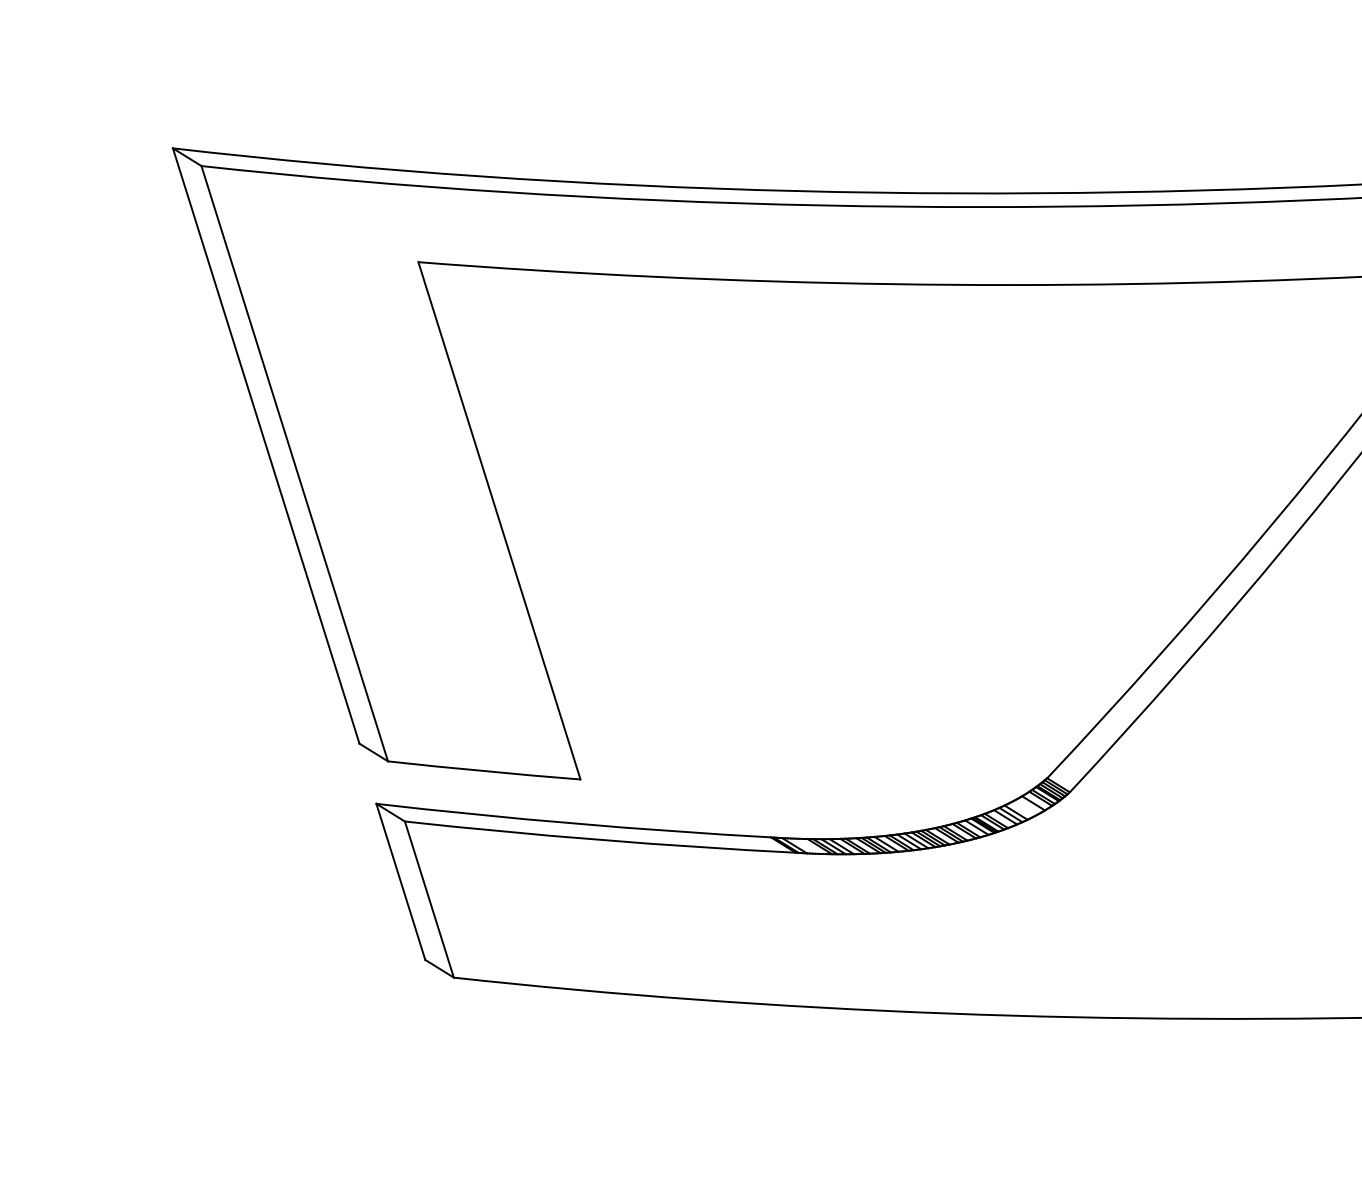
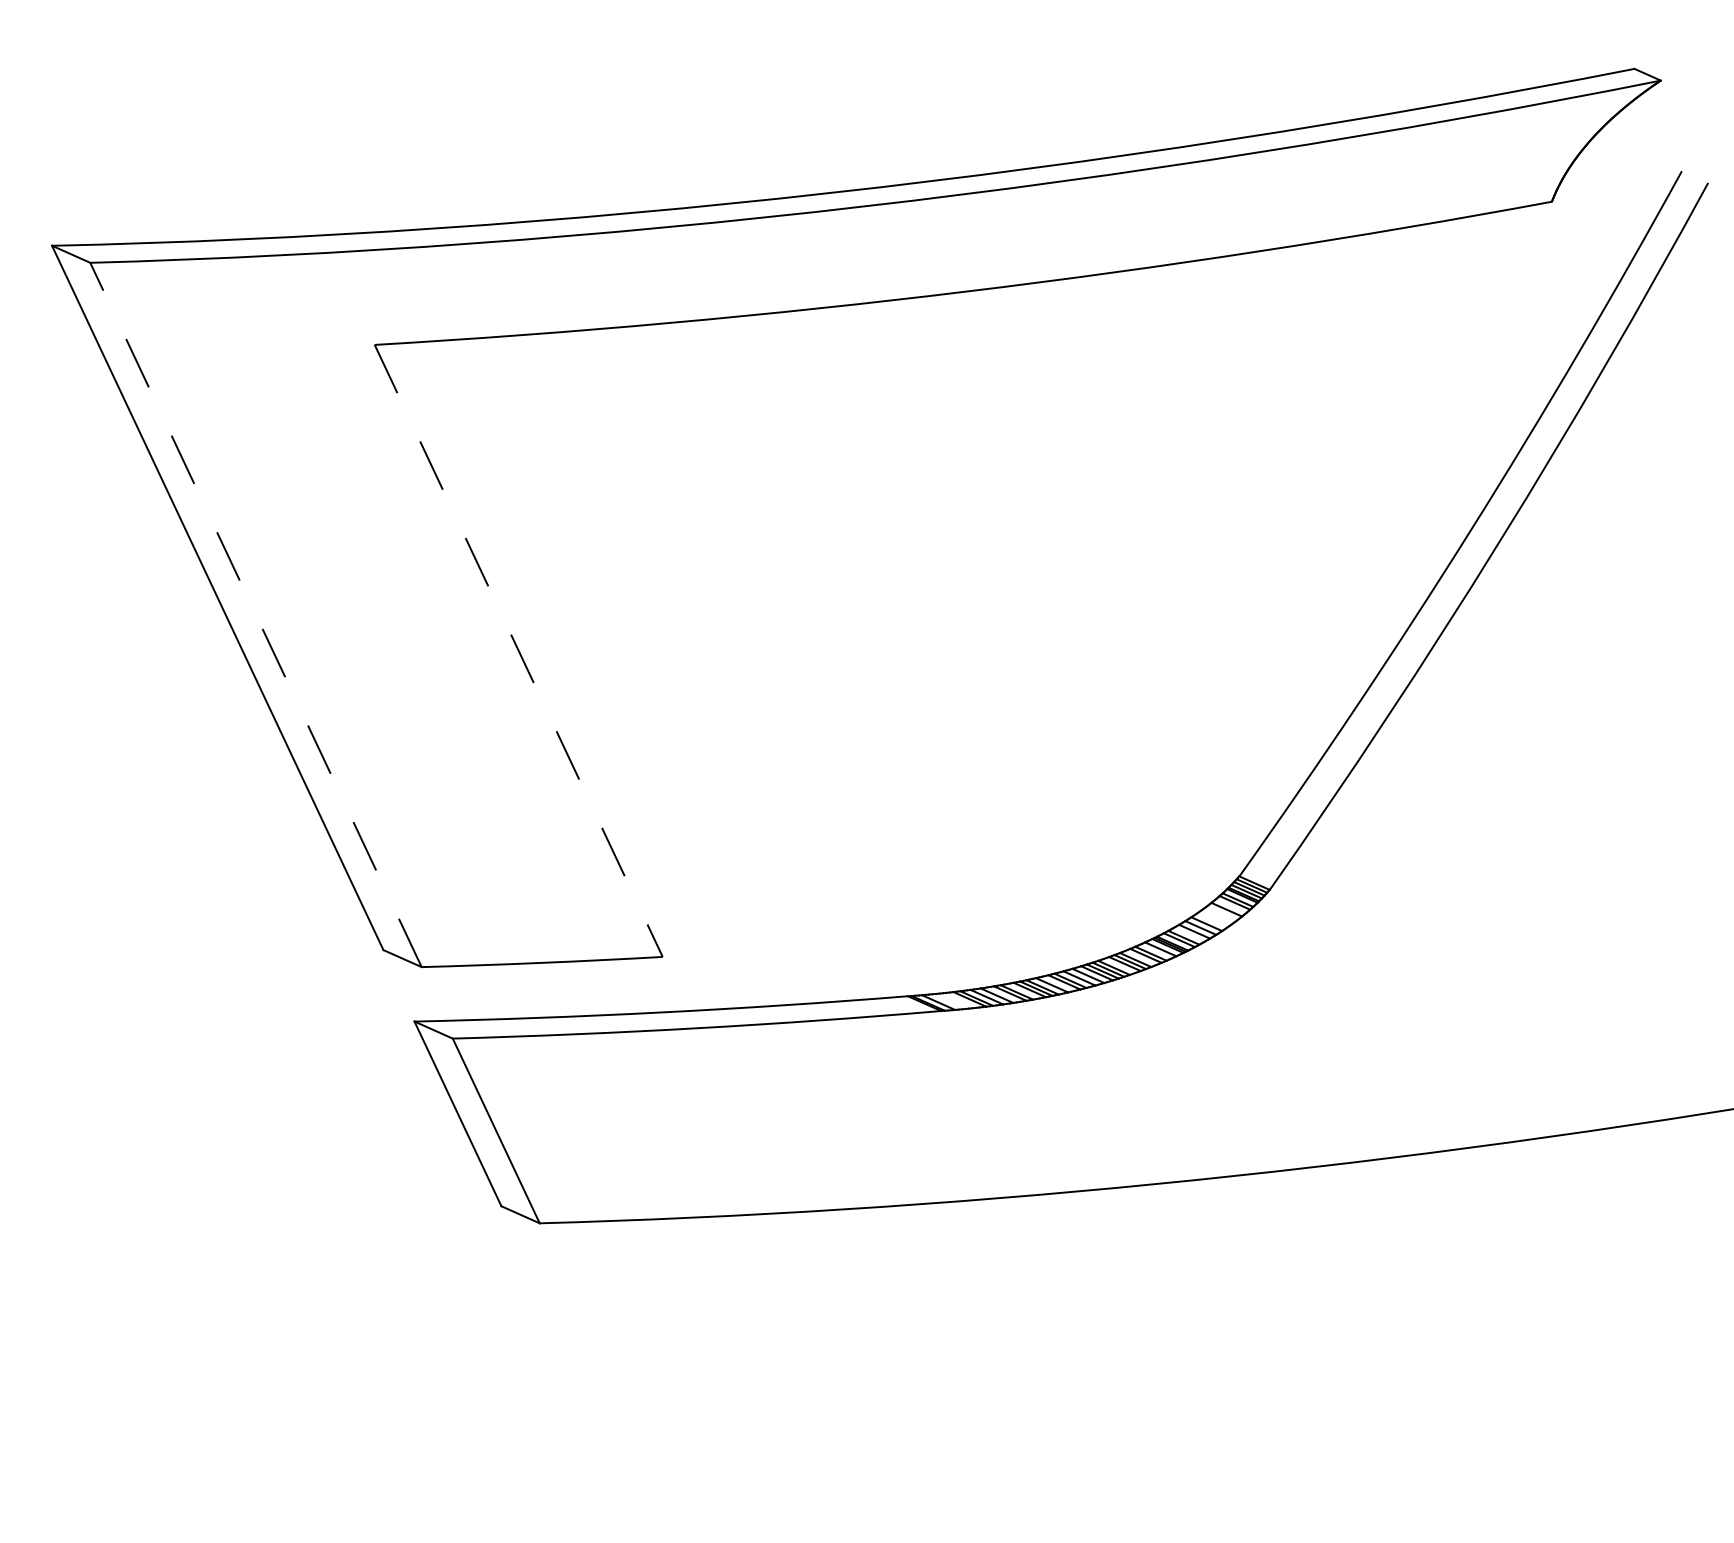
line: (294, 463) -> (255, 614), solid -> dashed
line: (499, 521) -> (518, 651), solid -> dashed

